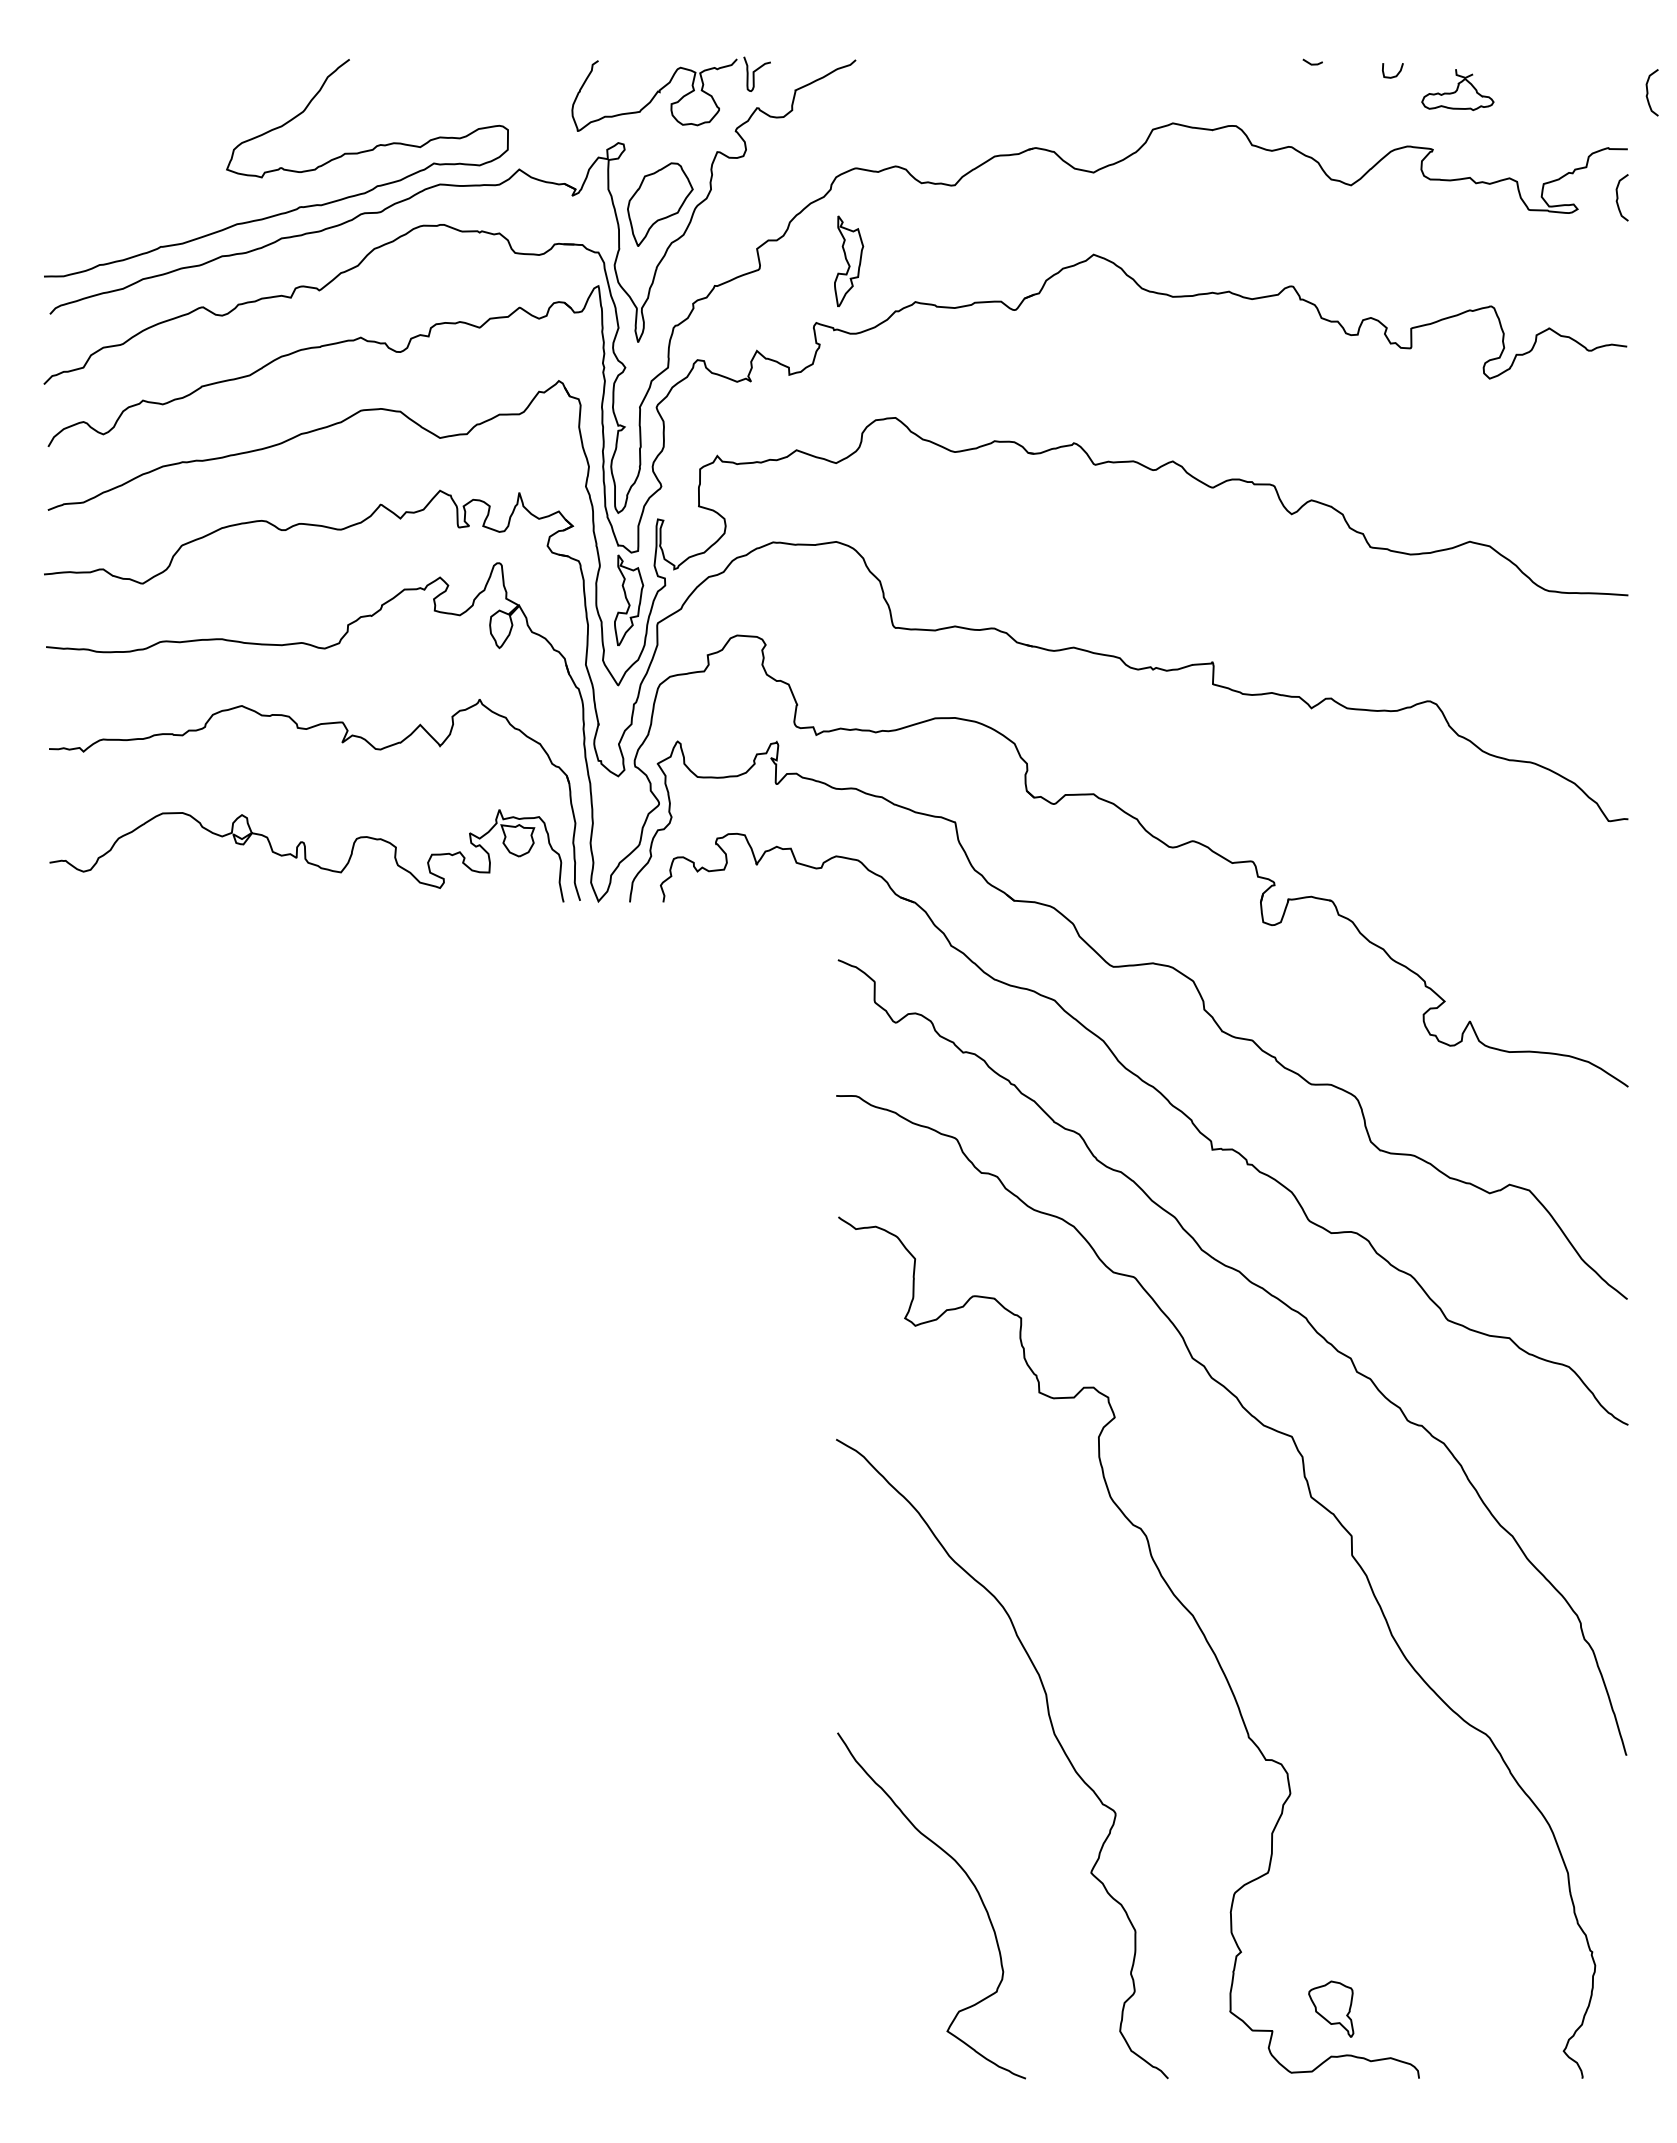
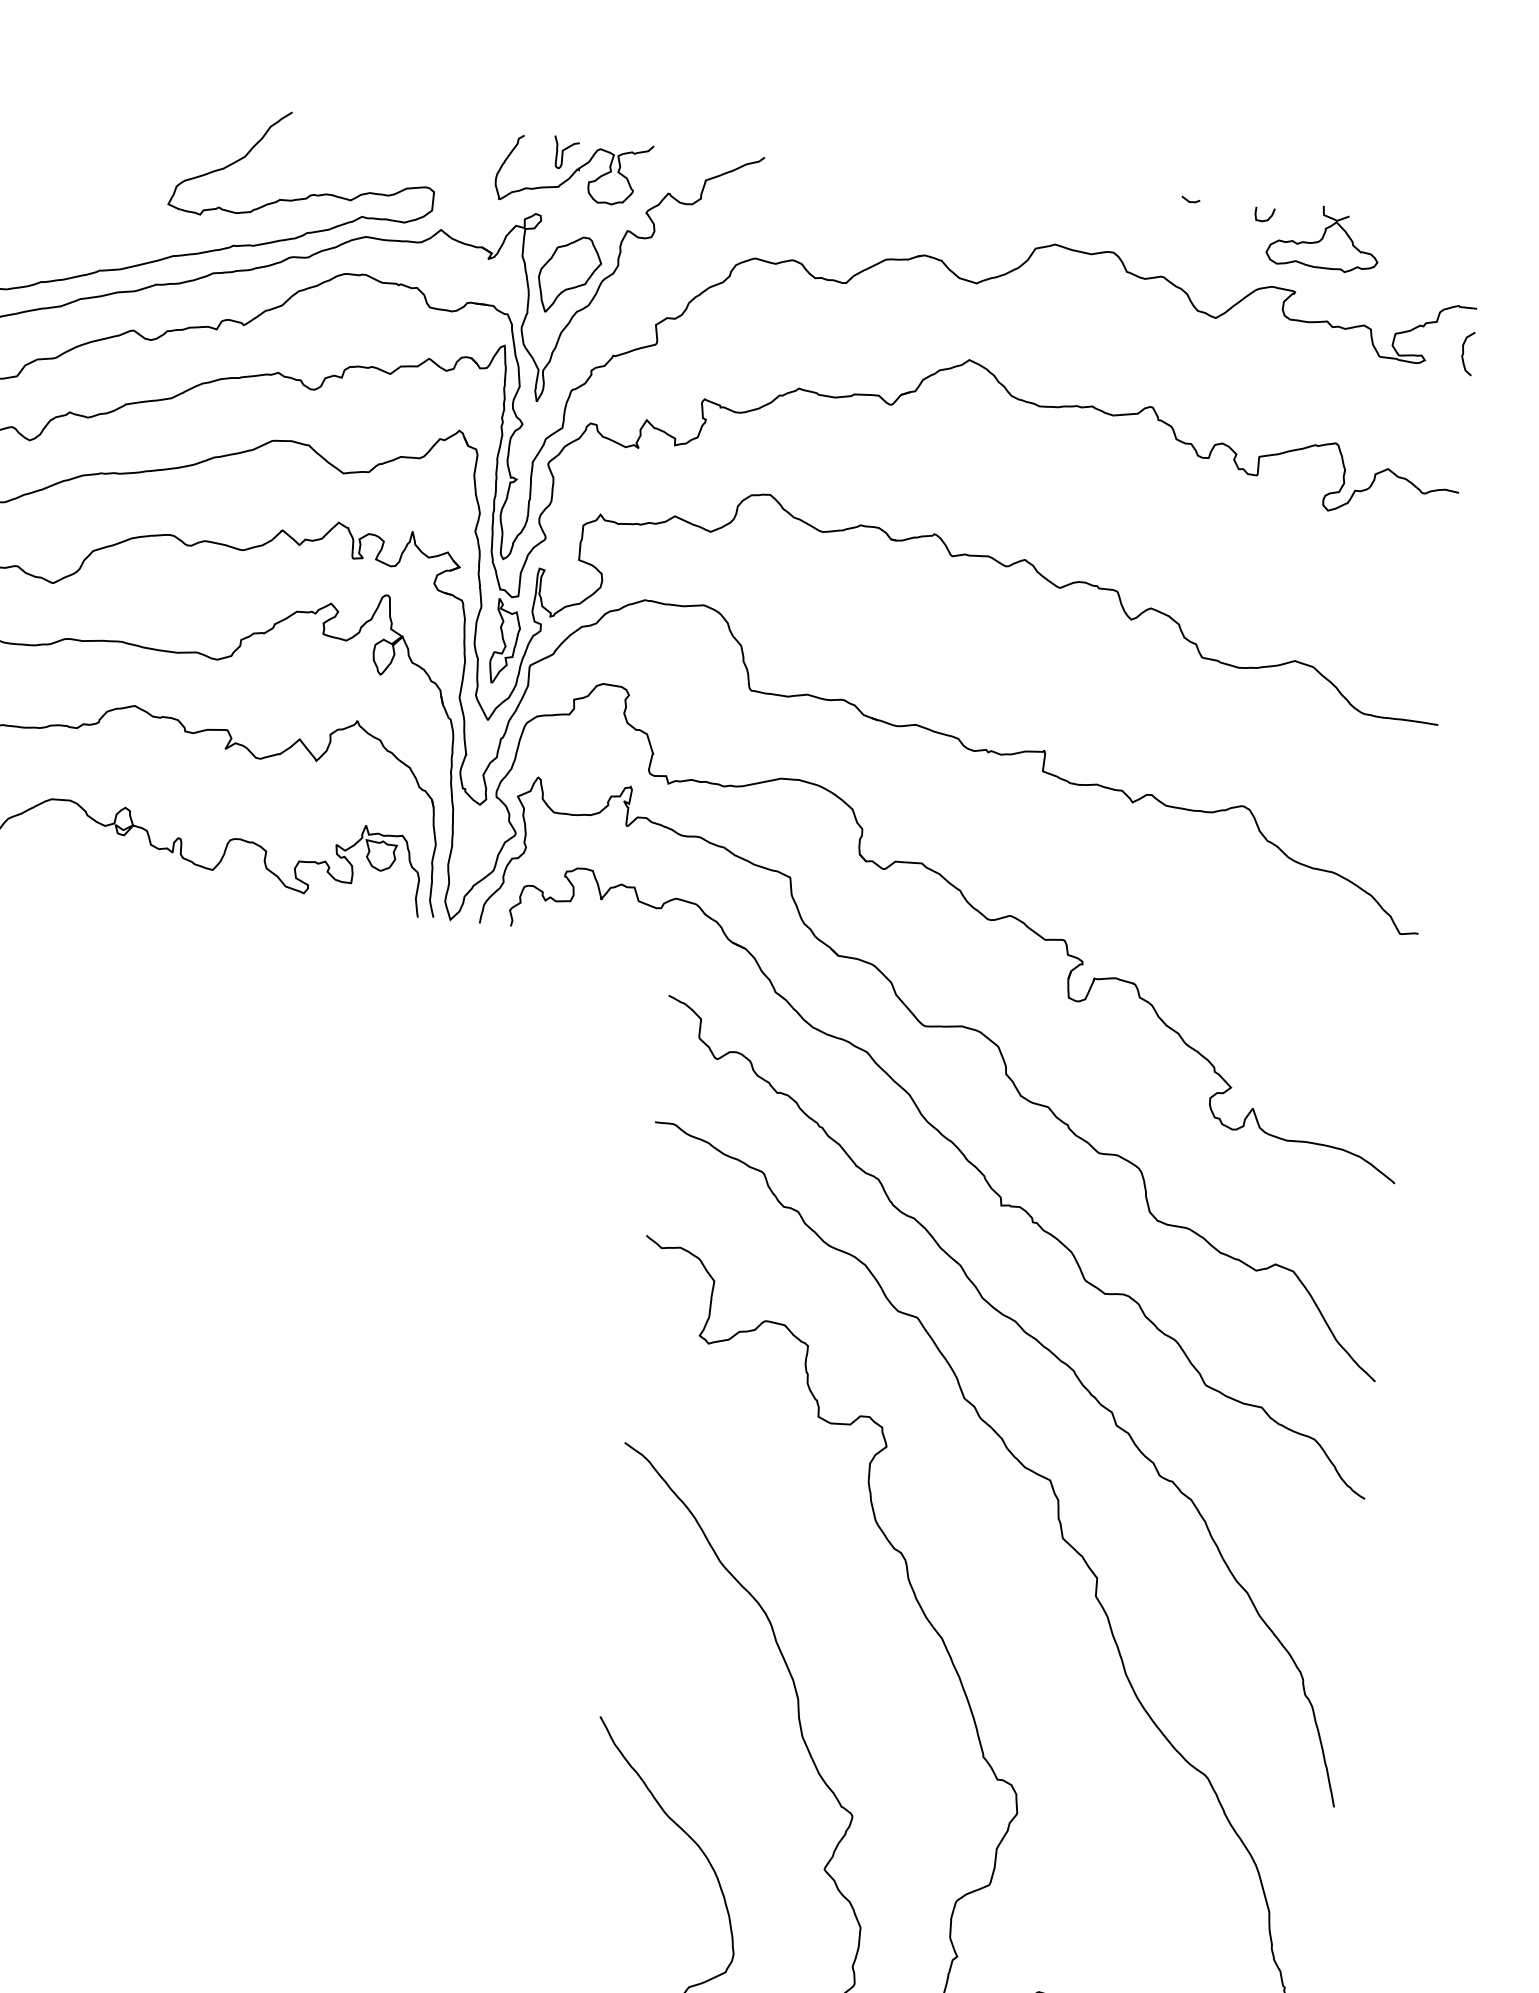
curve: (756, 71) -> (565, 150), moved
part: (1457, 89) -> (1323, 238), size x1.67
curve: (1648, 92) -> (1501, 257), removed
part: (849, 260) -> (741, 343), removed

